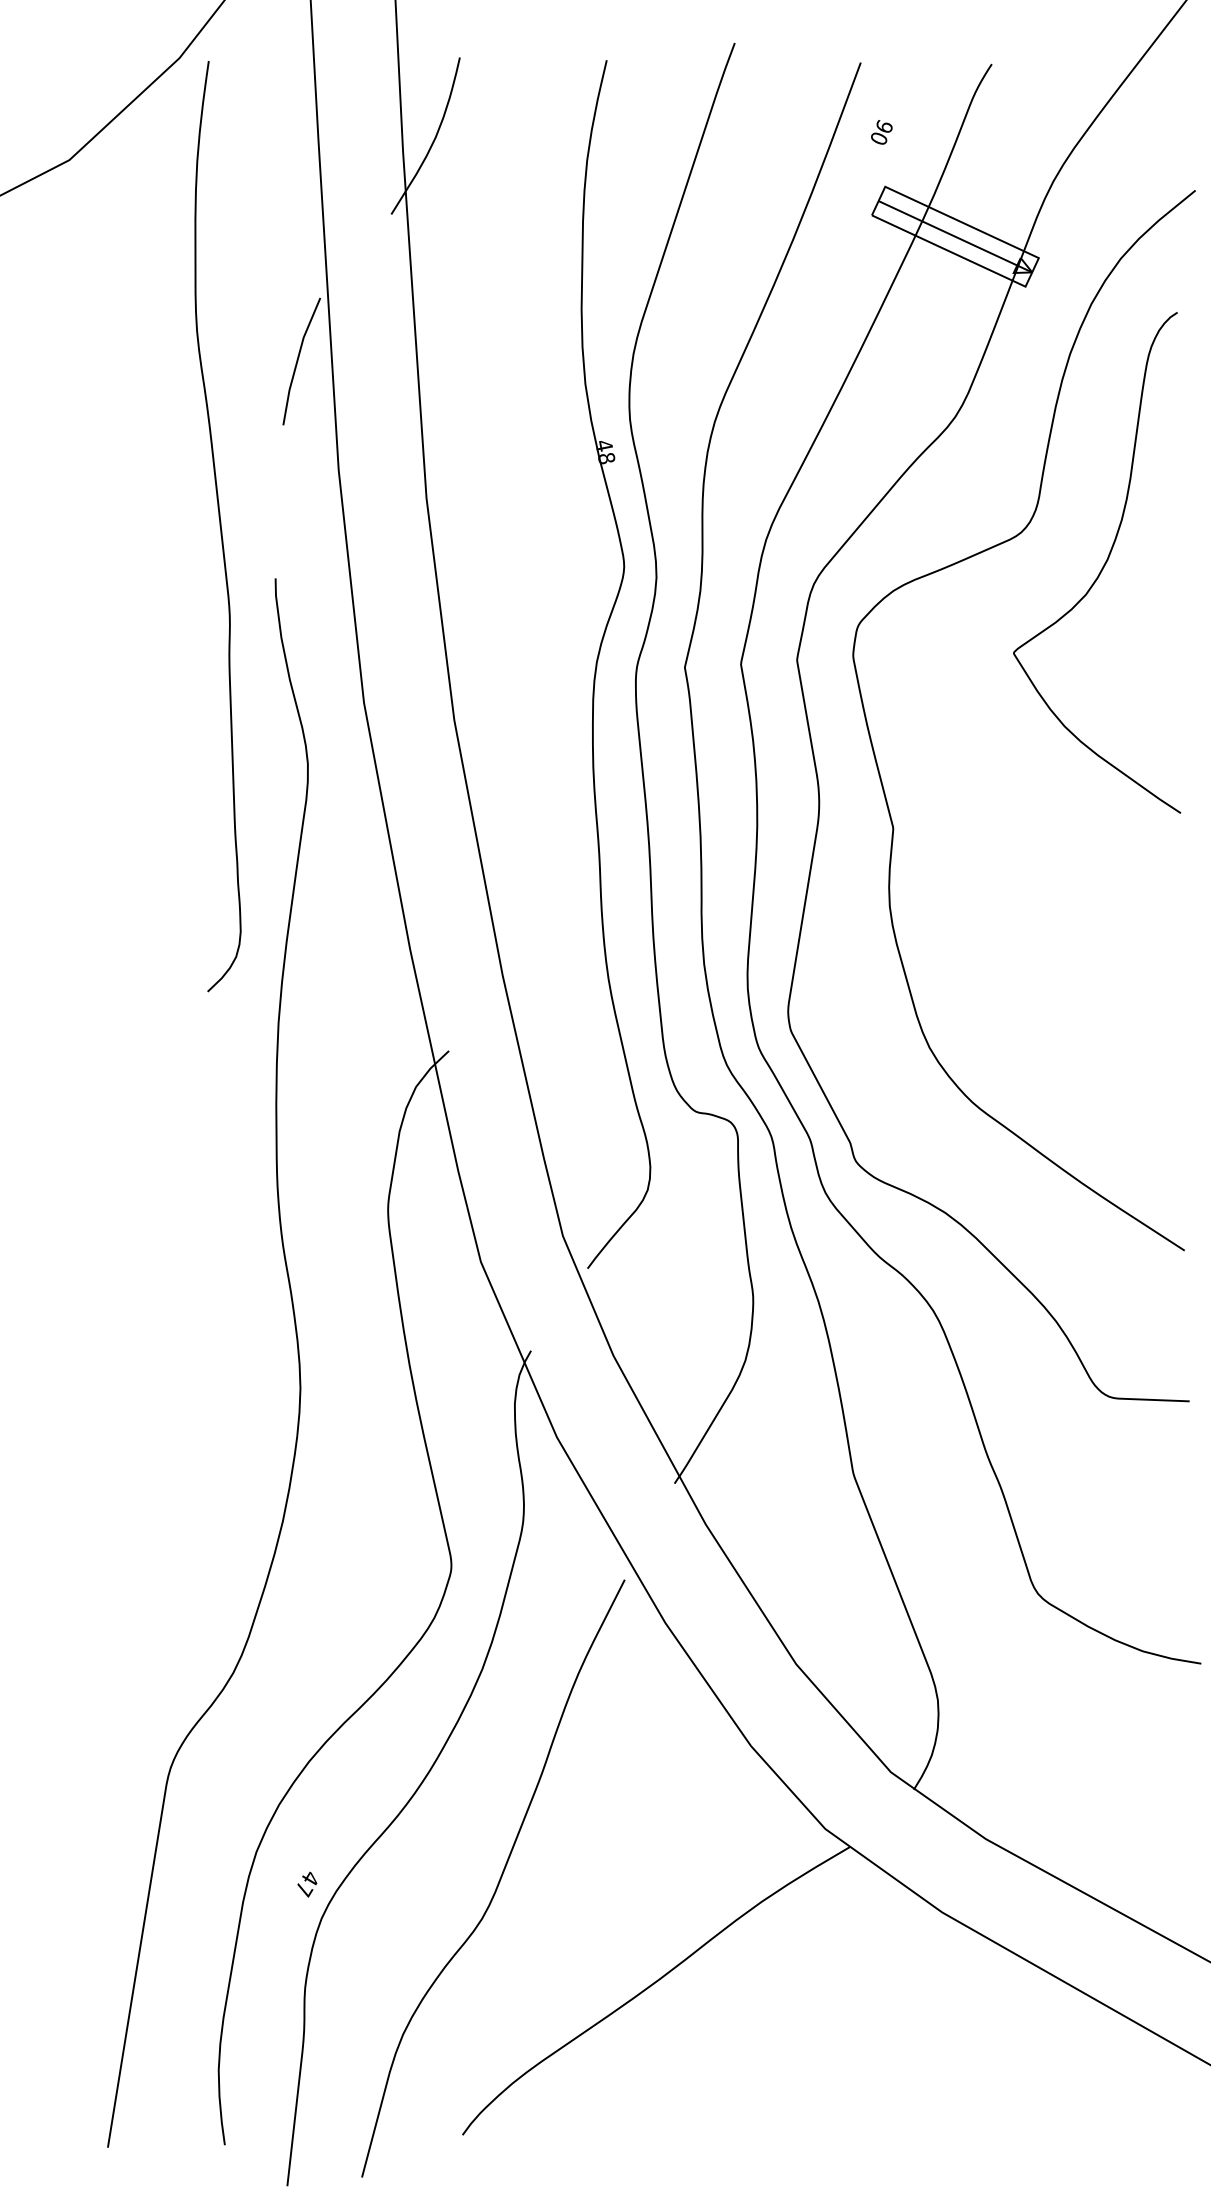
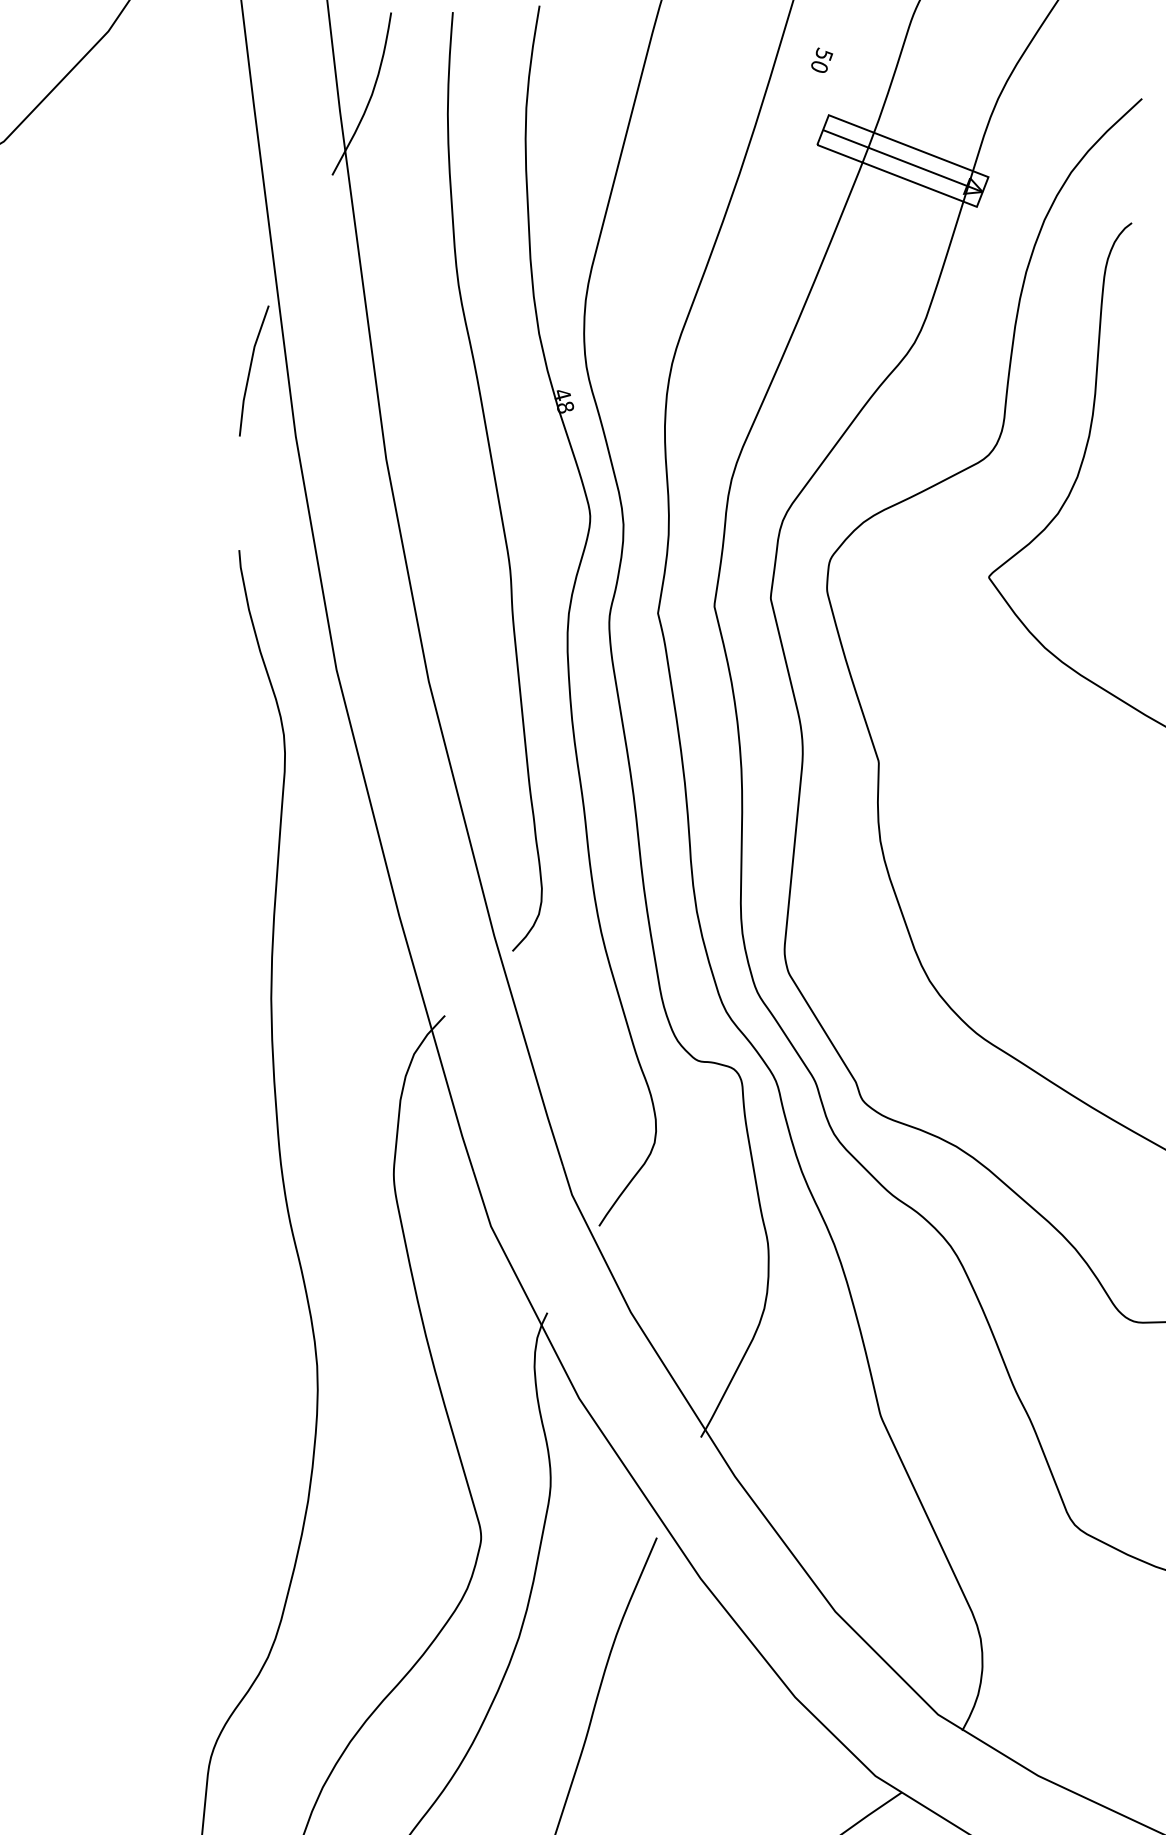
text: (884, 126) -> (824, 54), 90 -> 50
line: (298, 361) -> (250, 371), moved
curve: (219, 526) -> (494, 481), moved

